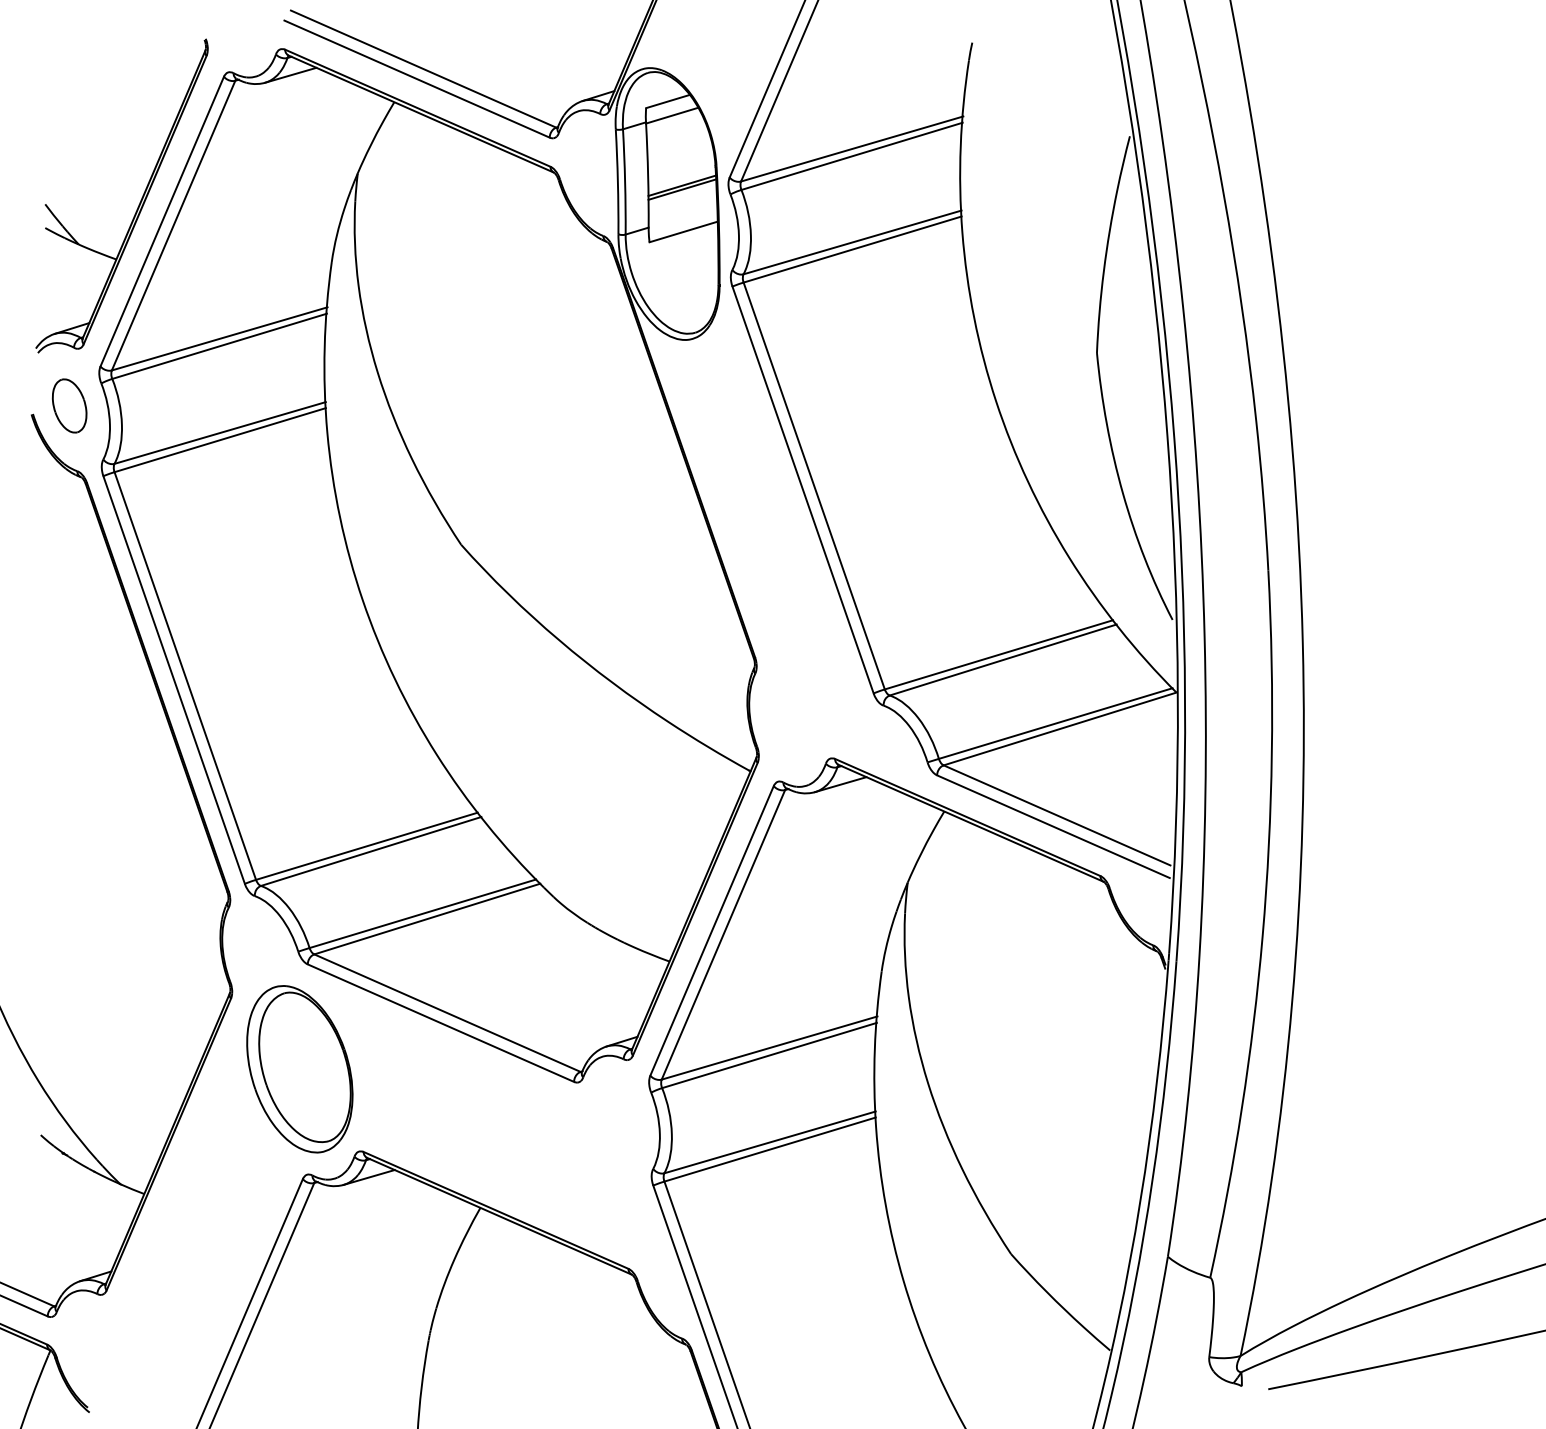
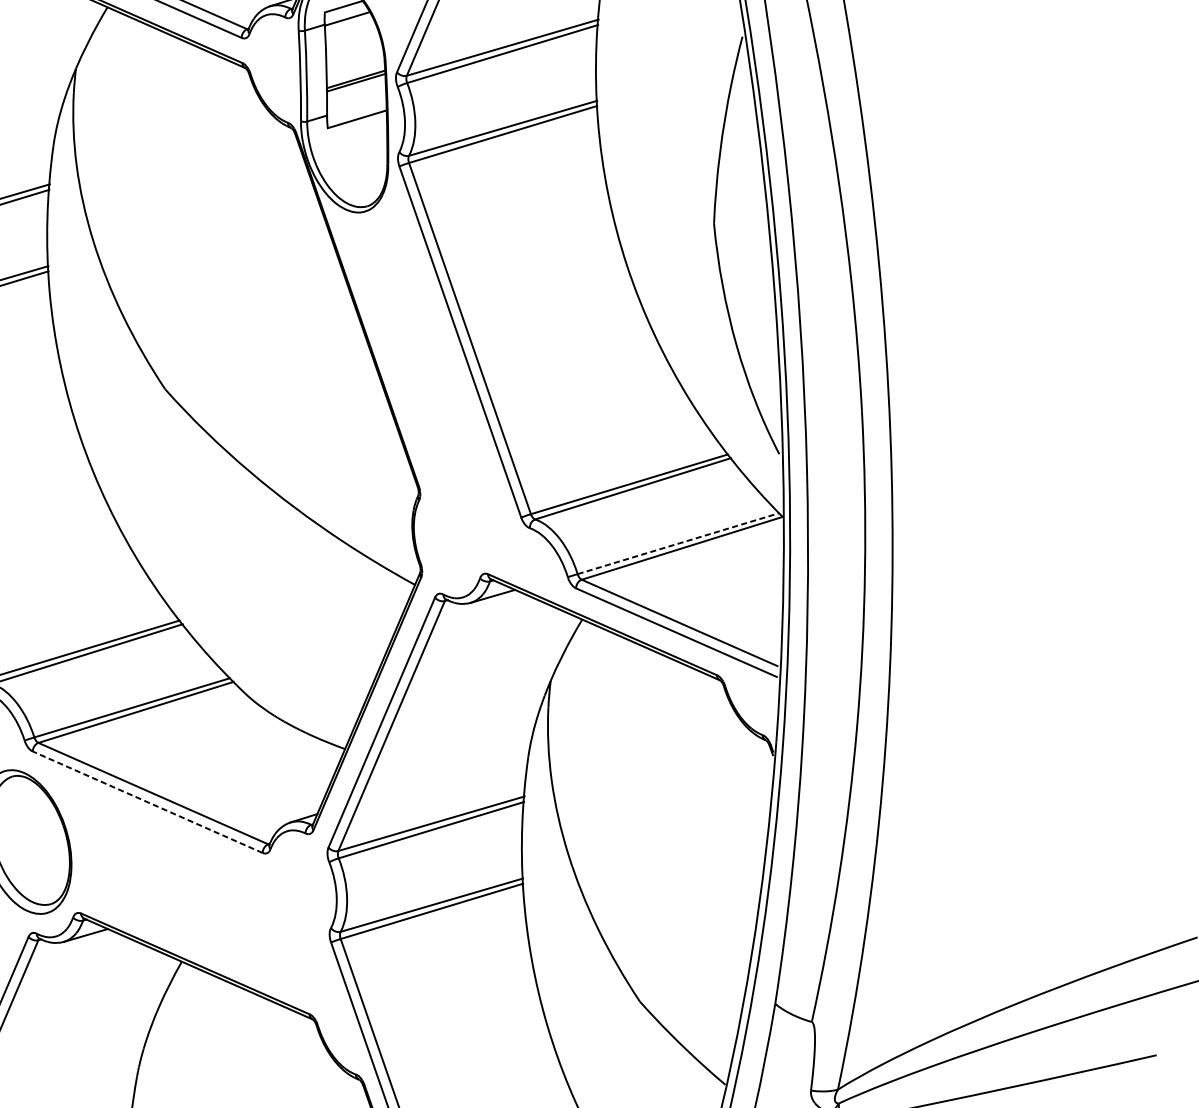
line: (1056, 723) -> (679, 543), solid -> dashed
line: (440, 1023) -> (147, 802), solid -> dashed

